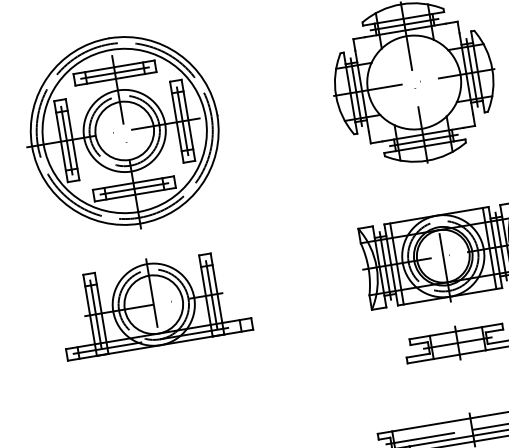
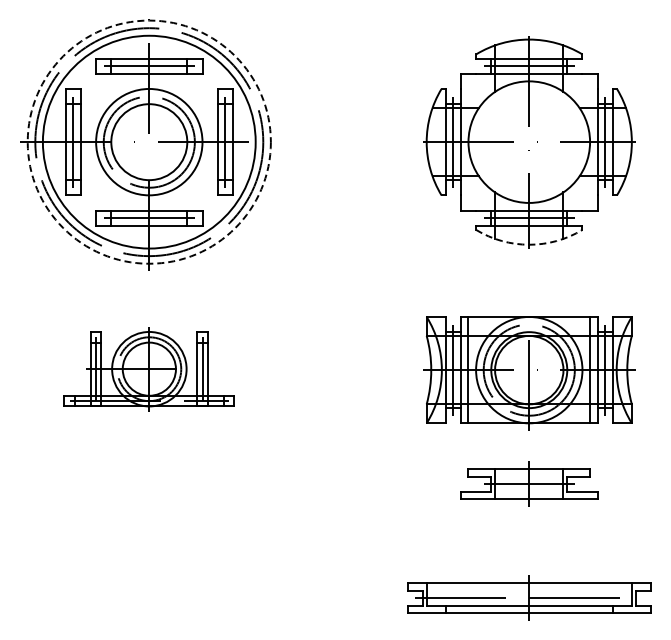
circle: (124, 130) -> (148, 141), solid -> dashed
arc: (427, 160) -> (529, 244), solid -> dashed
part: (153, 301) -> (149, 366), size x0.7

